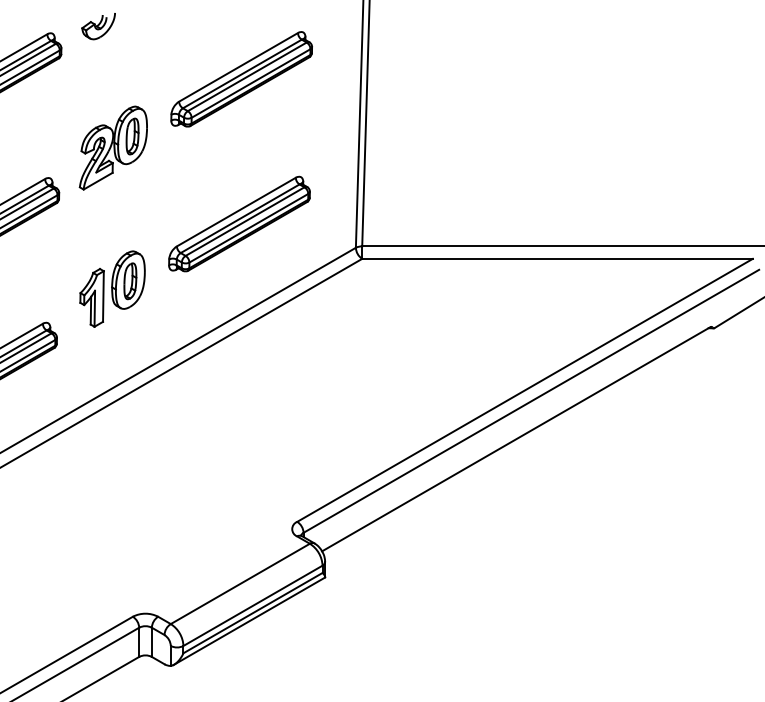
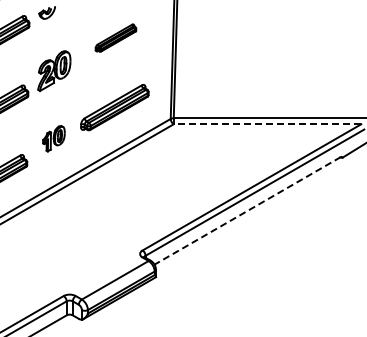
part: (240, 78) -> (115, 37), size x0.6
line: (557, 259) -> (267, 124), solid -> dashed
part: (111, 288) -> (53, 138), size x0.7
line: (515, 438) -> (247, 210), solid -> dashed

